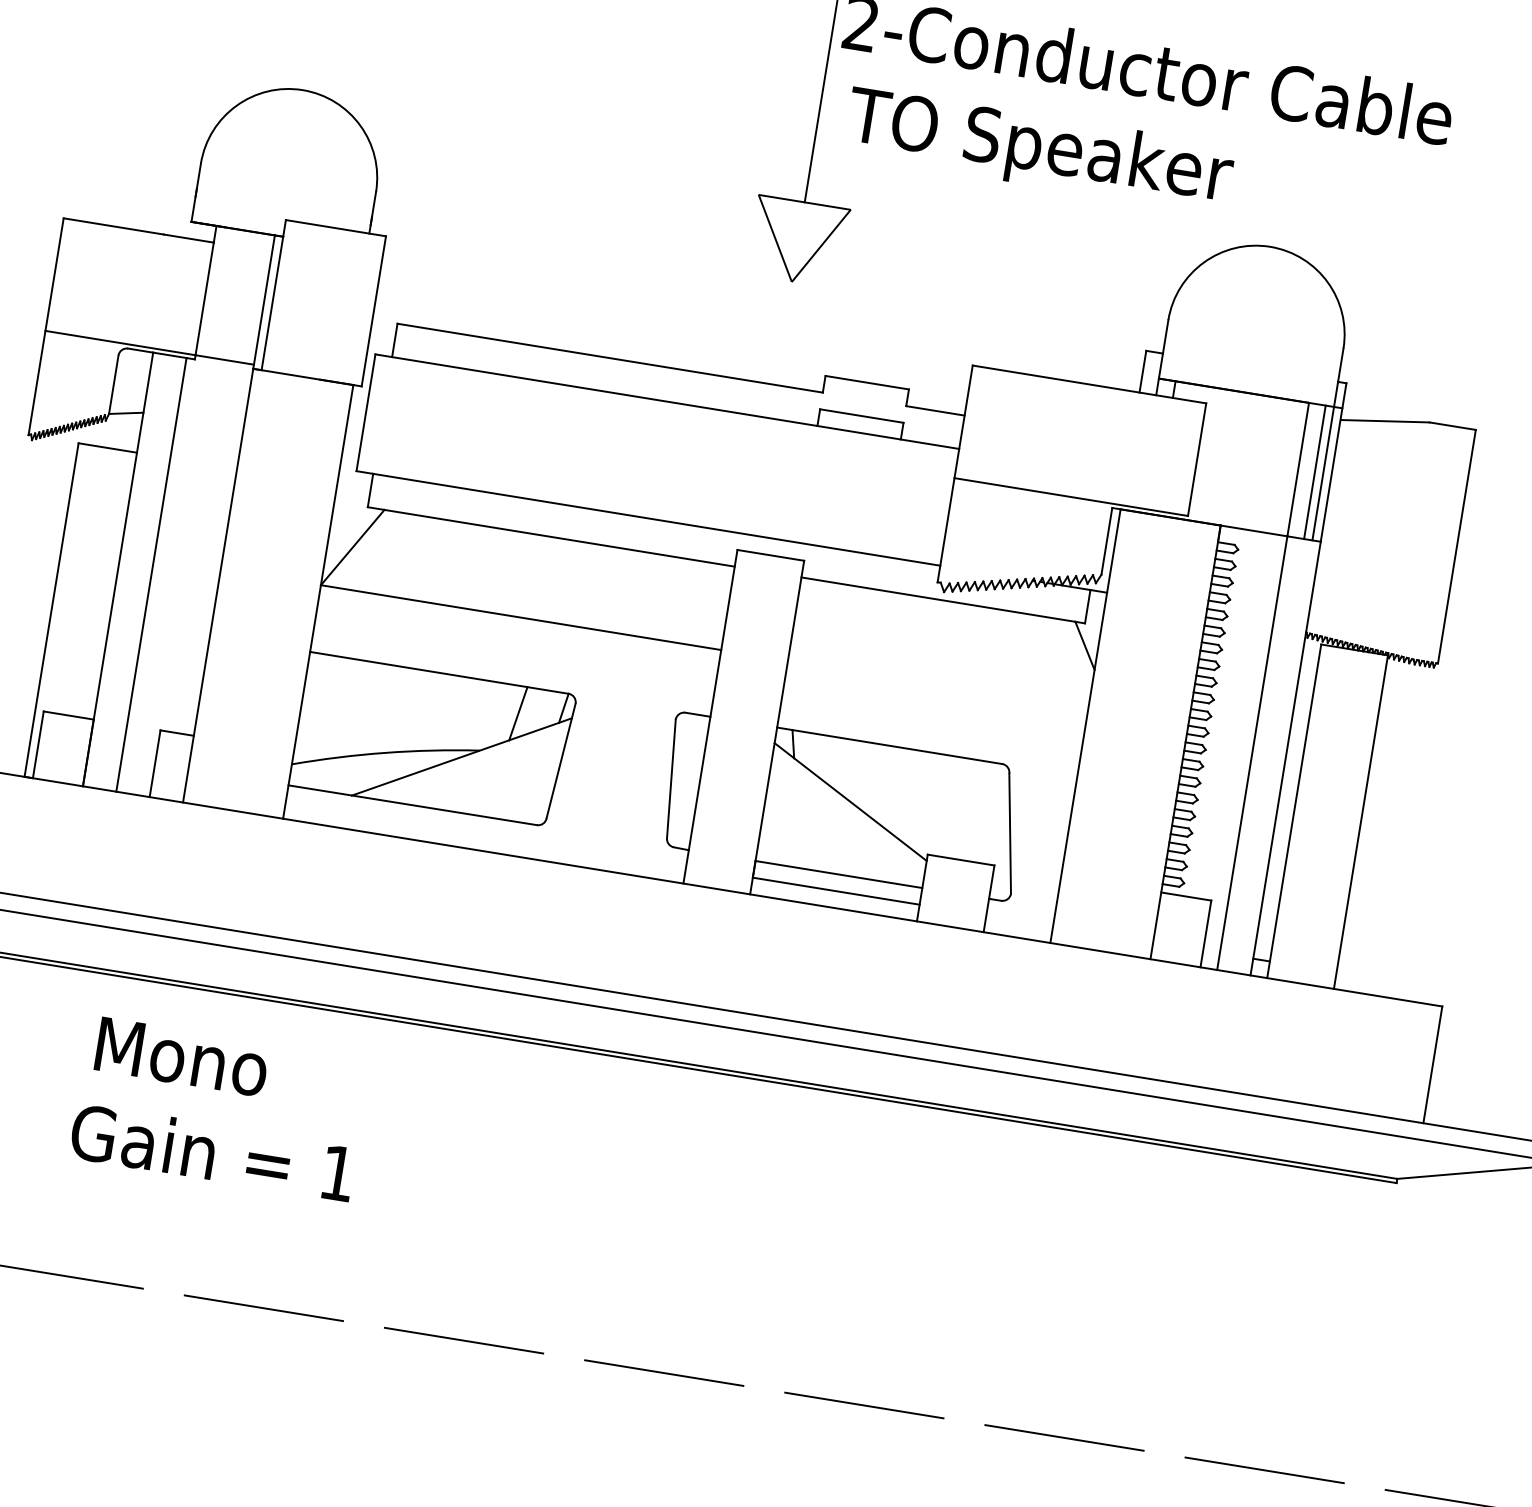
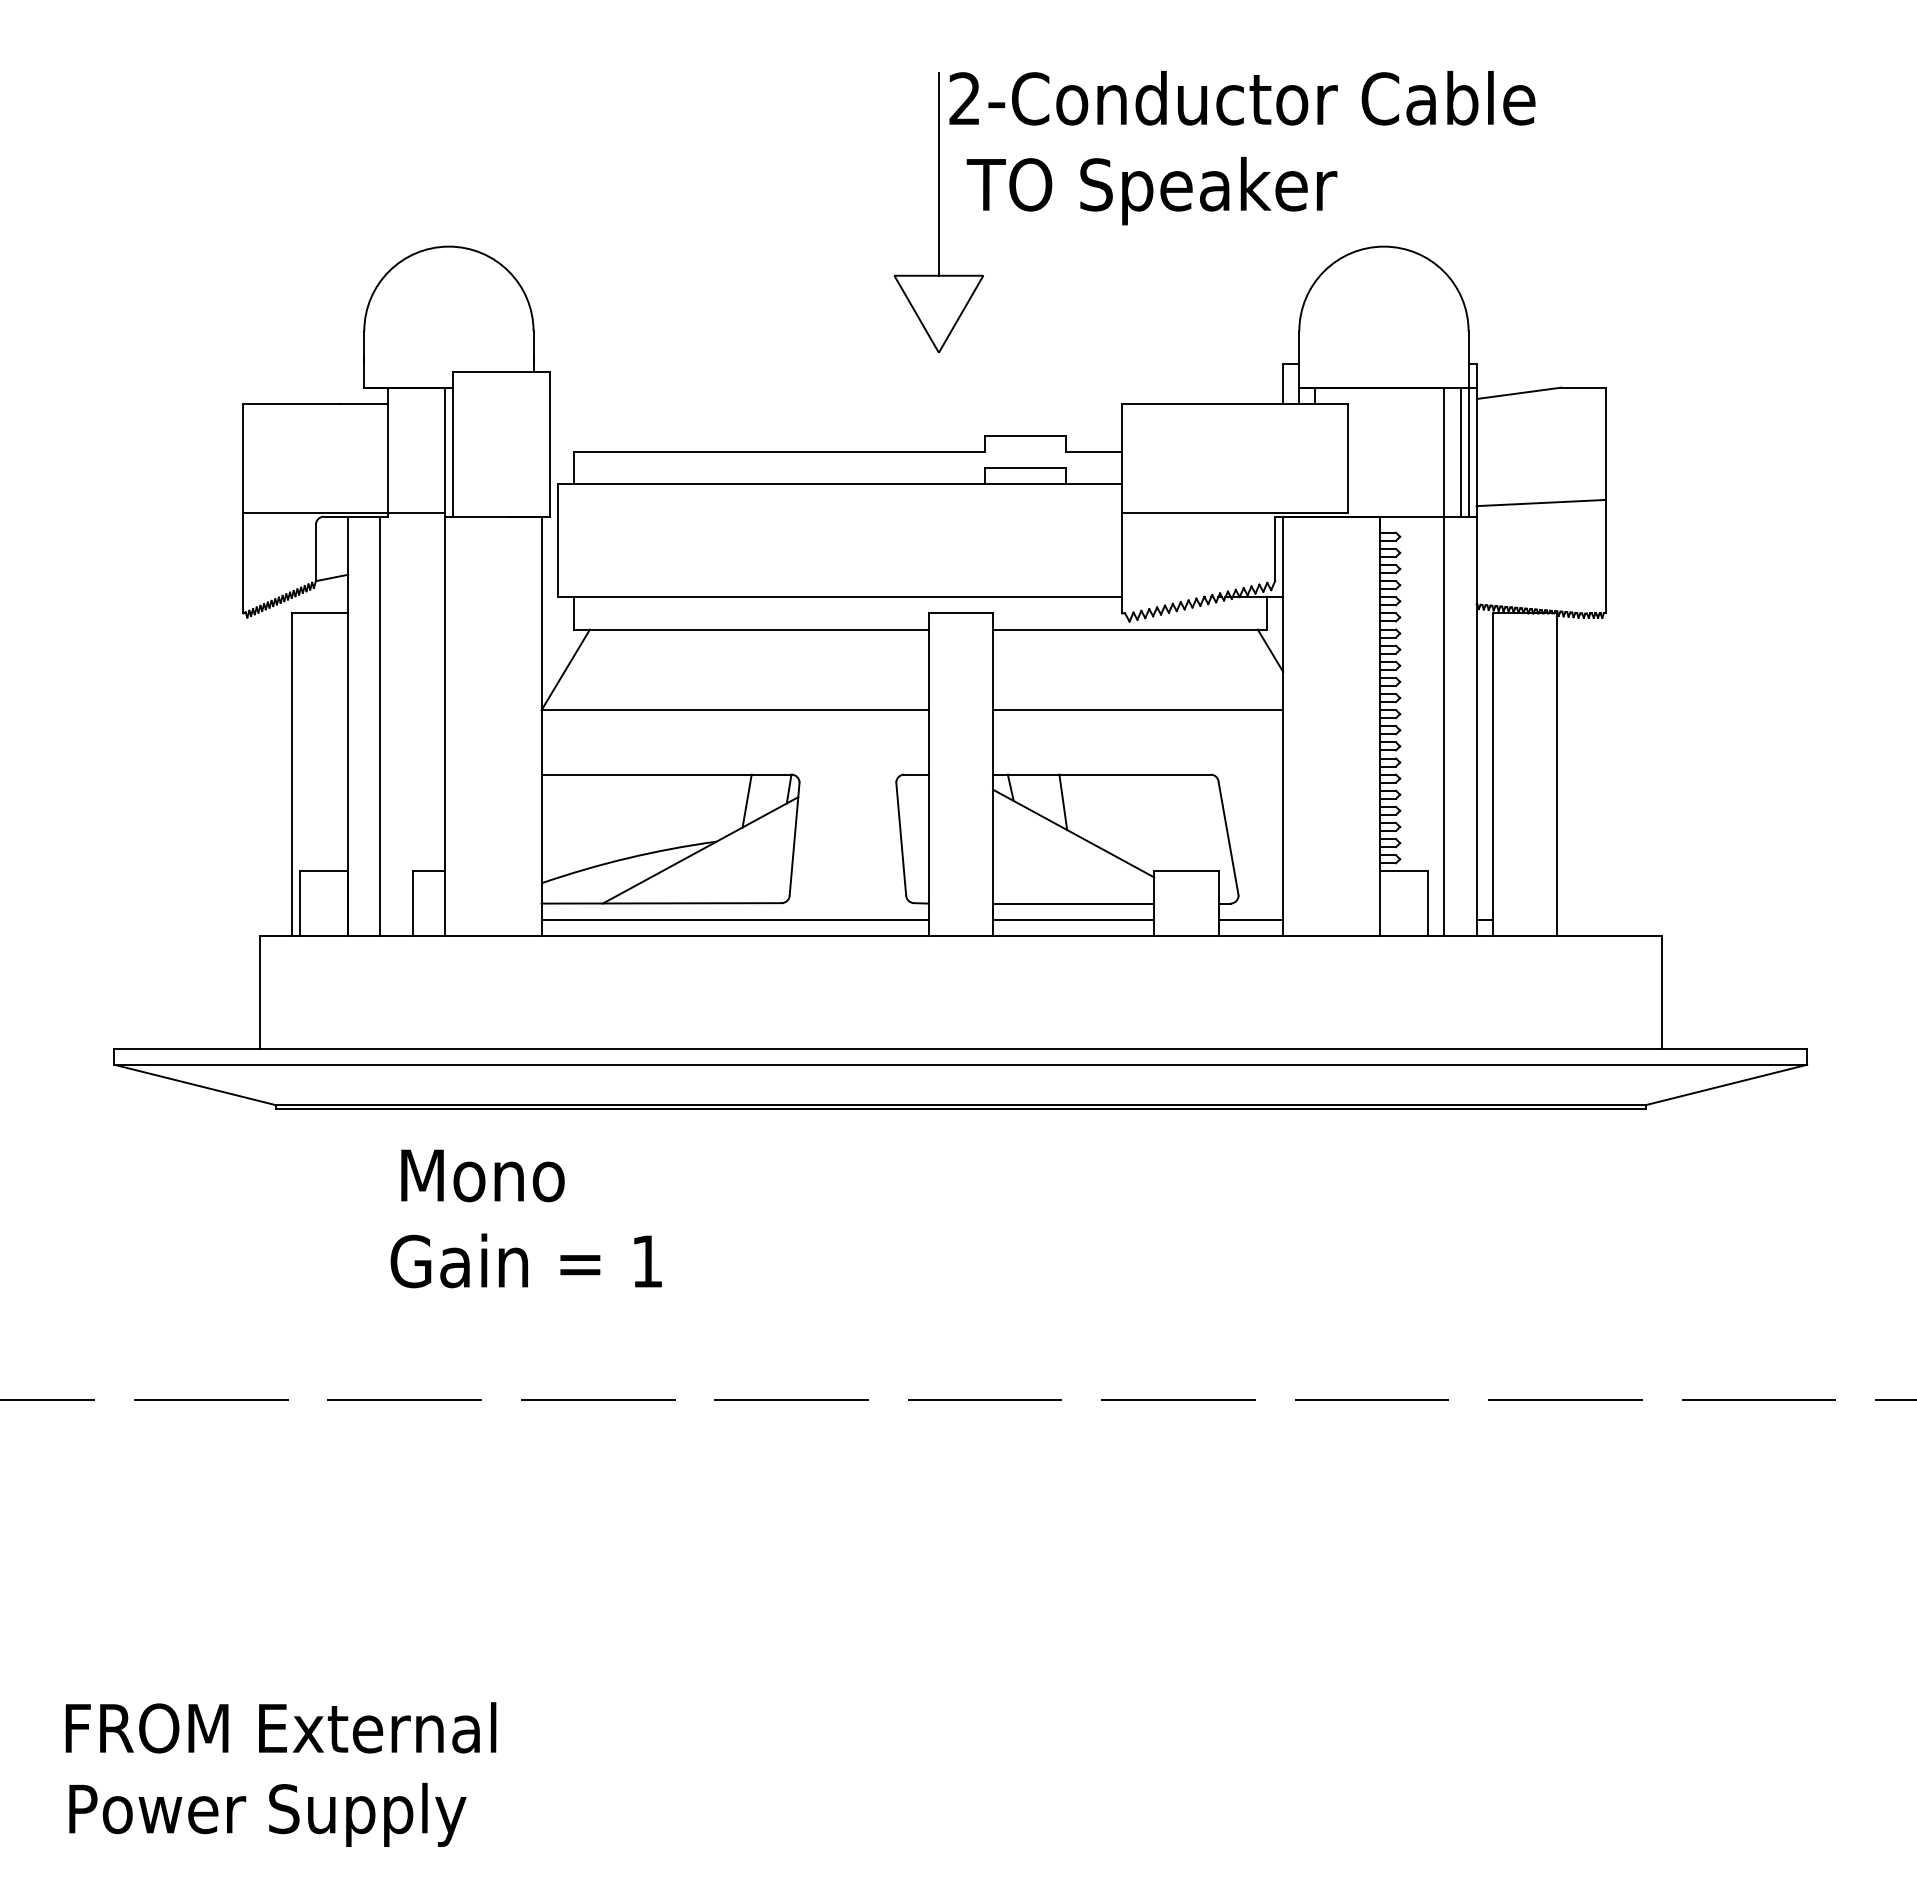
line: (1389, 537) -> (1540, 502), added
line: (938, 685) -> (1138, 710), added
line: (845, 768) -> (1063, 802), added
line: (485, 834) -> (734, 919), added
line: (1019, 920) -> (1250, 919), added

